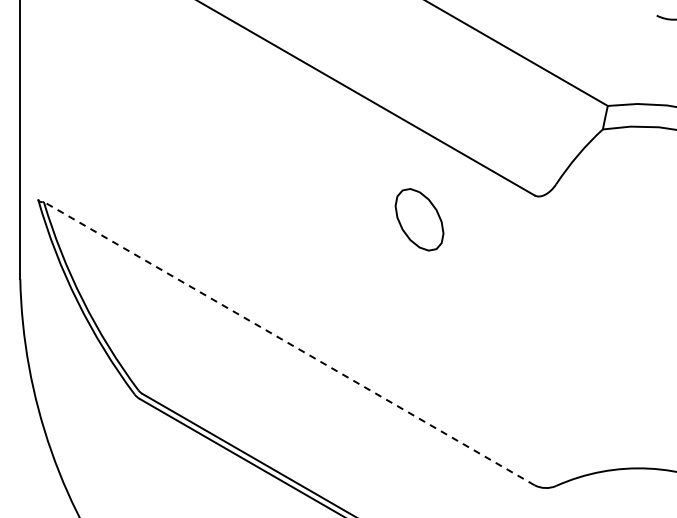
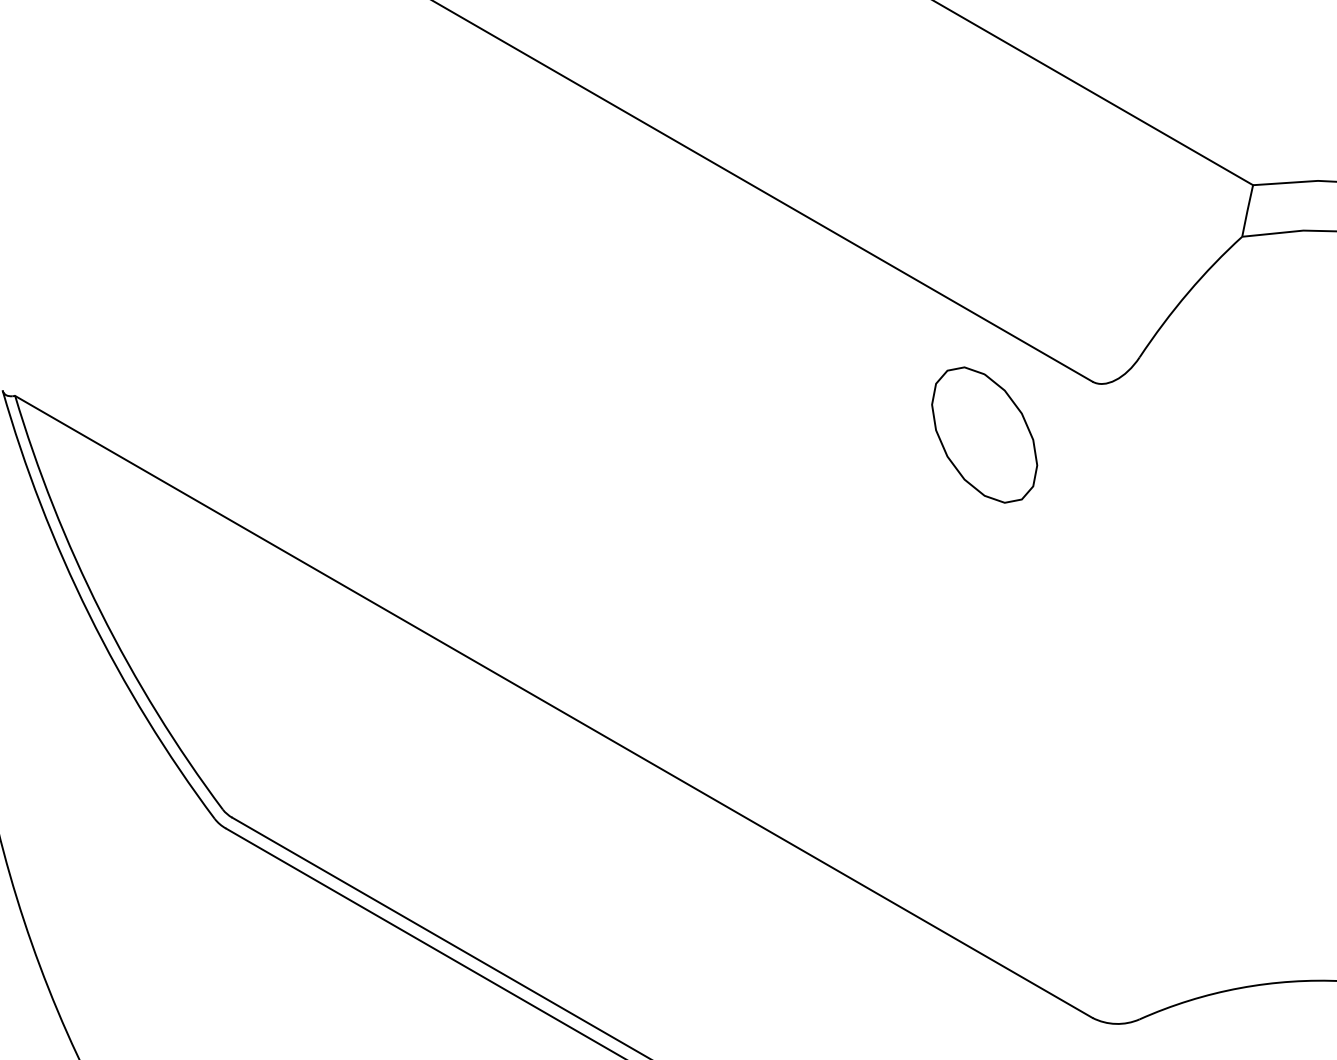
part: (419, 219) -> (984, 434), moved
line: (288, 343) -> (552, 706), dashed -> solid

